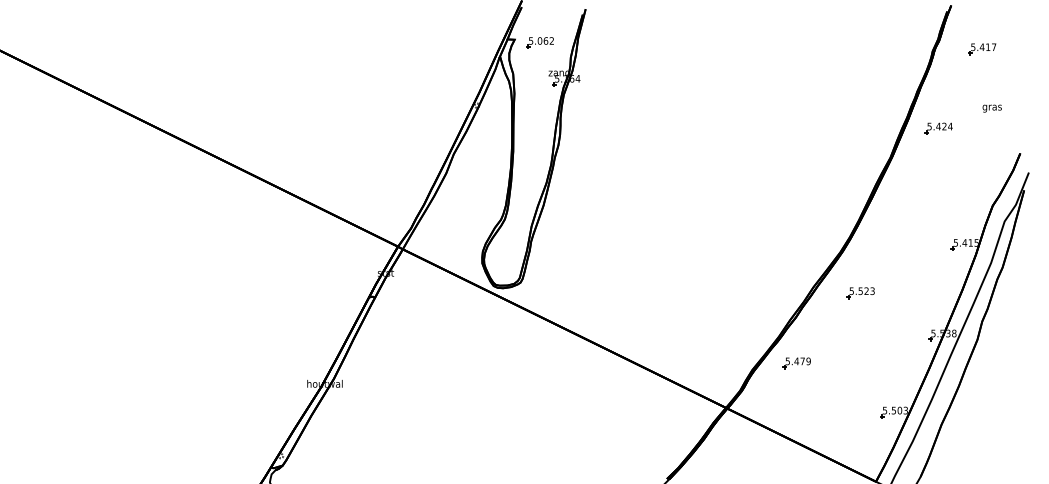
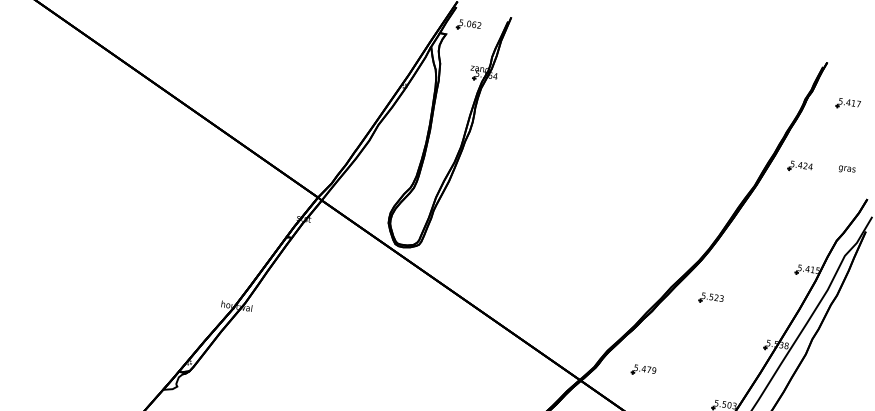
part: (539, 42) -> (468, 25), moved
text: (991, 108) -> (846, 169), moved
part: (796, 363) -> (643, 370), moved

